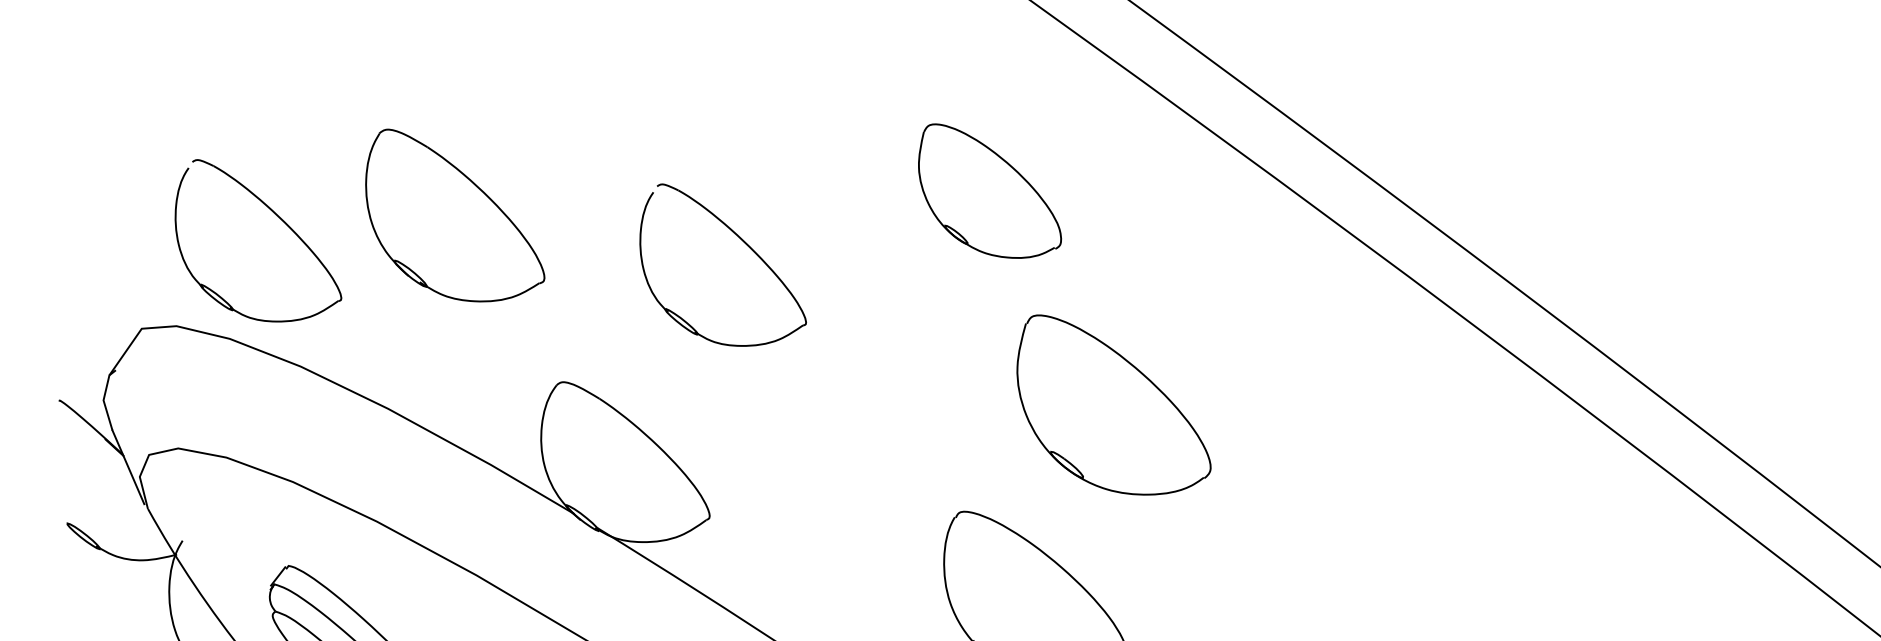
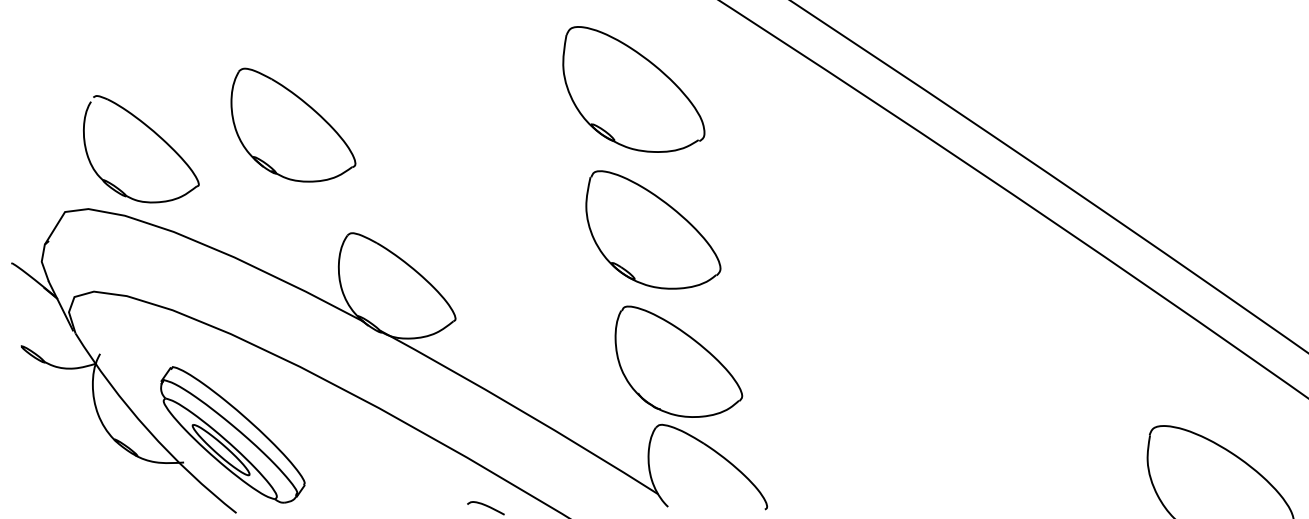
part: (989, 191) -> (633, 89), size x1.43
part: (456, 215) -> (293, 124), moved
part: (745, 245) -> (470, 134), removed
part: (1114, 405) -> (653, 229), moved

